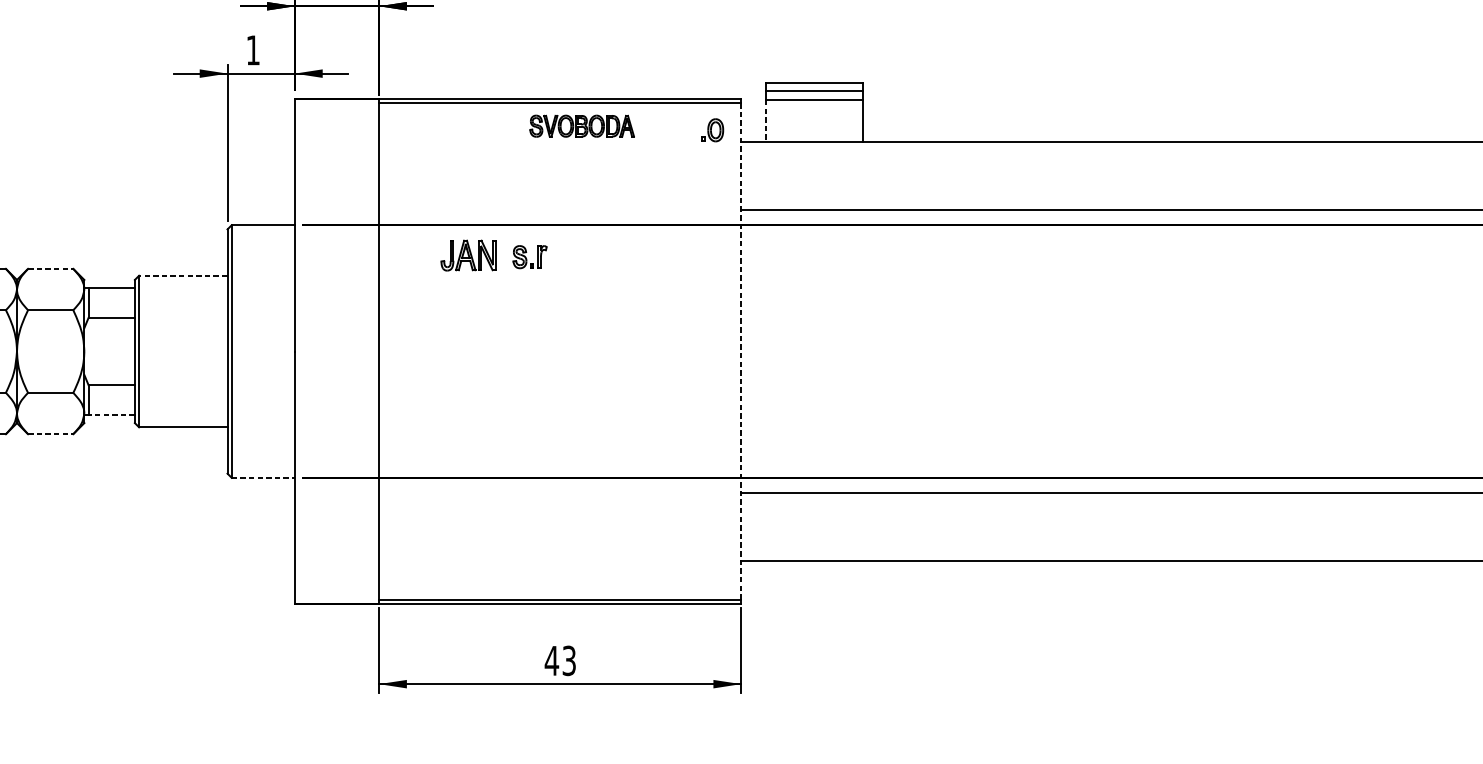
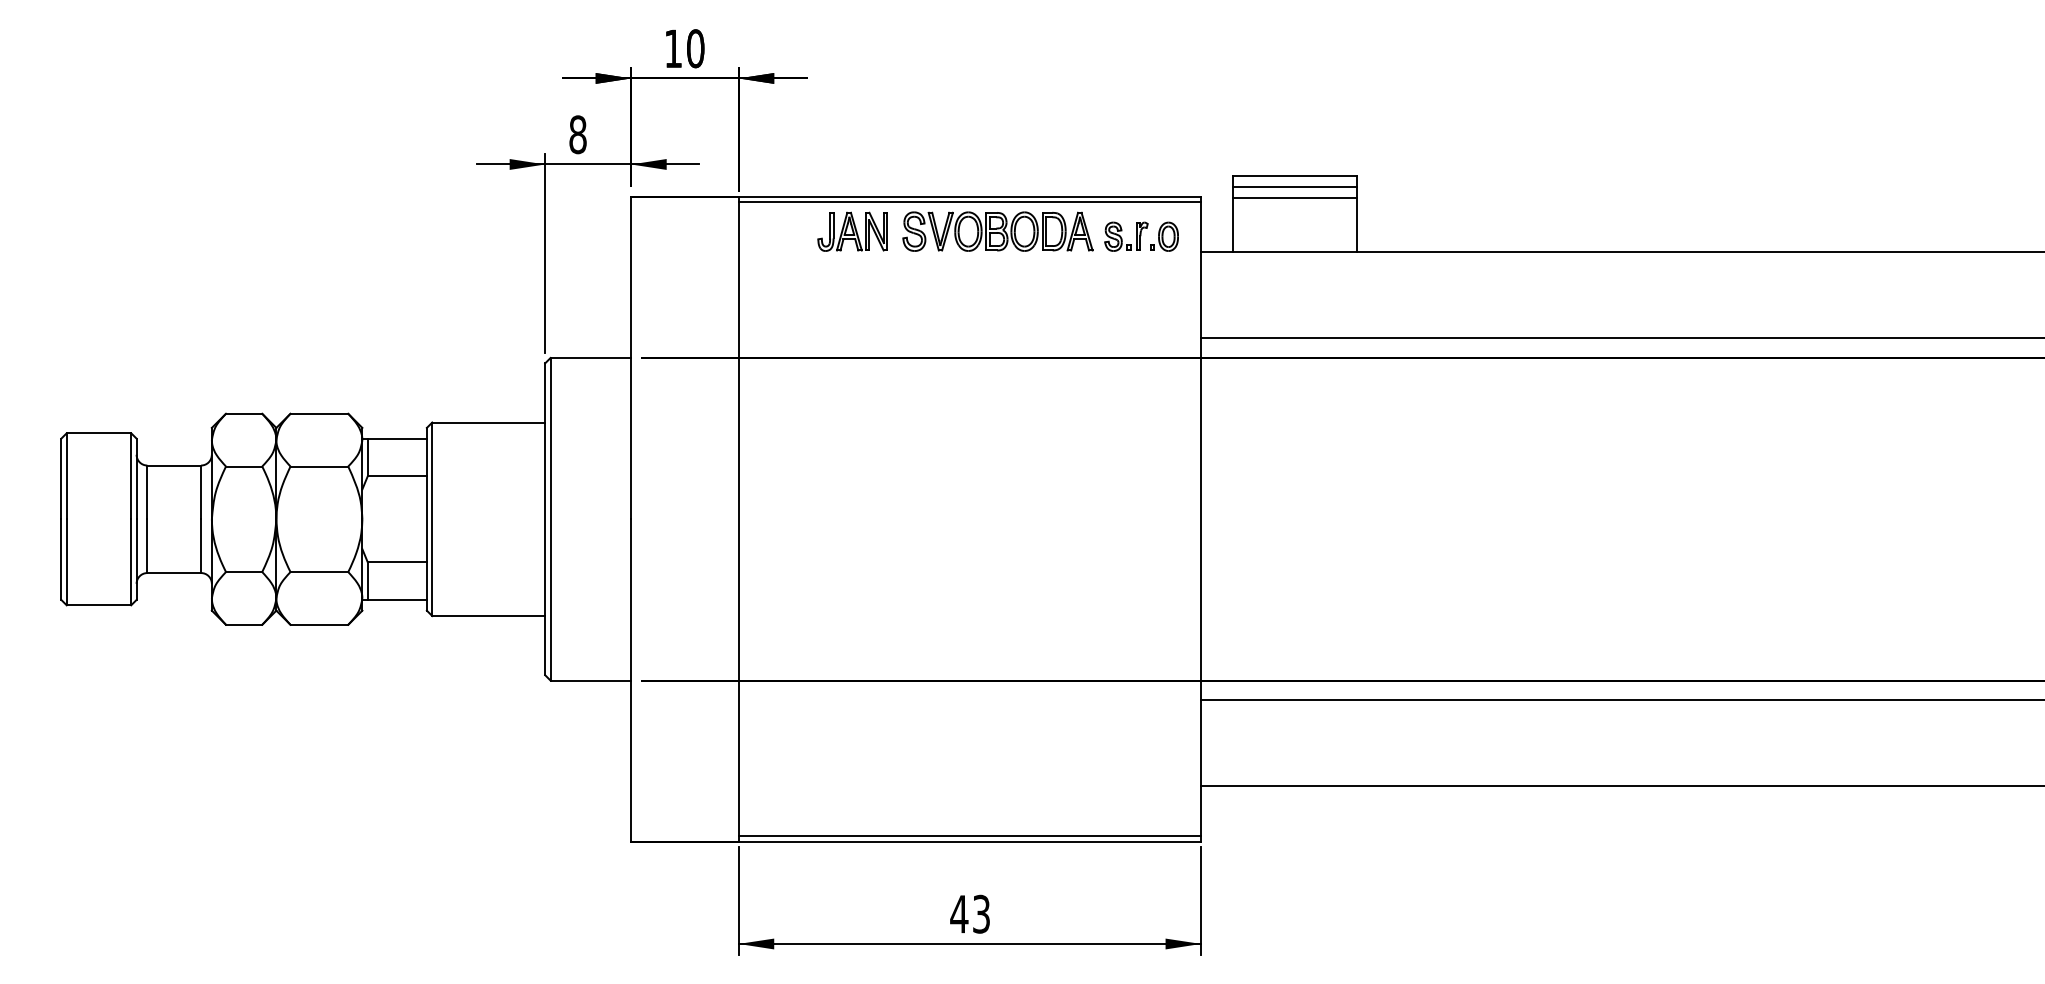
text: (252, 50) -> (577, 134), 1 -> 8
line: (766, 121) -> (1233, 225), dashed -> solid
part: (581, 126) -> (997, 231), size x1.43
part: (468, 255) -> (852, 231), moved
part: (530, 256) -> (1126, 236), moved
line: (50, 268) -> (319, 413), dashed -> solid
line: (183, 275) -> (488, 422), dashed -> solid
line: (741, 351) -> (1201, 519), dashed -> solid
line: (111, 414) -> (397, 599), dashed -> solid
line: (50, 433) -> (319, 624), dashed -> solid
line: (263, 477) -> (591, 680), dashed -> solid

